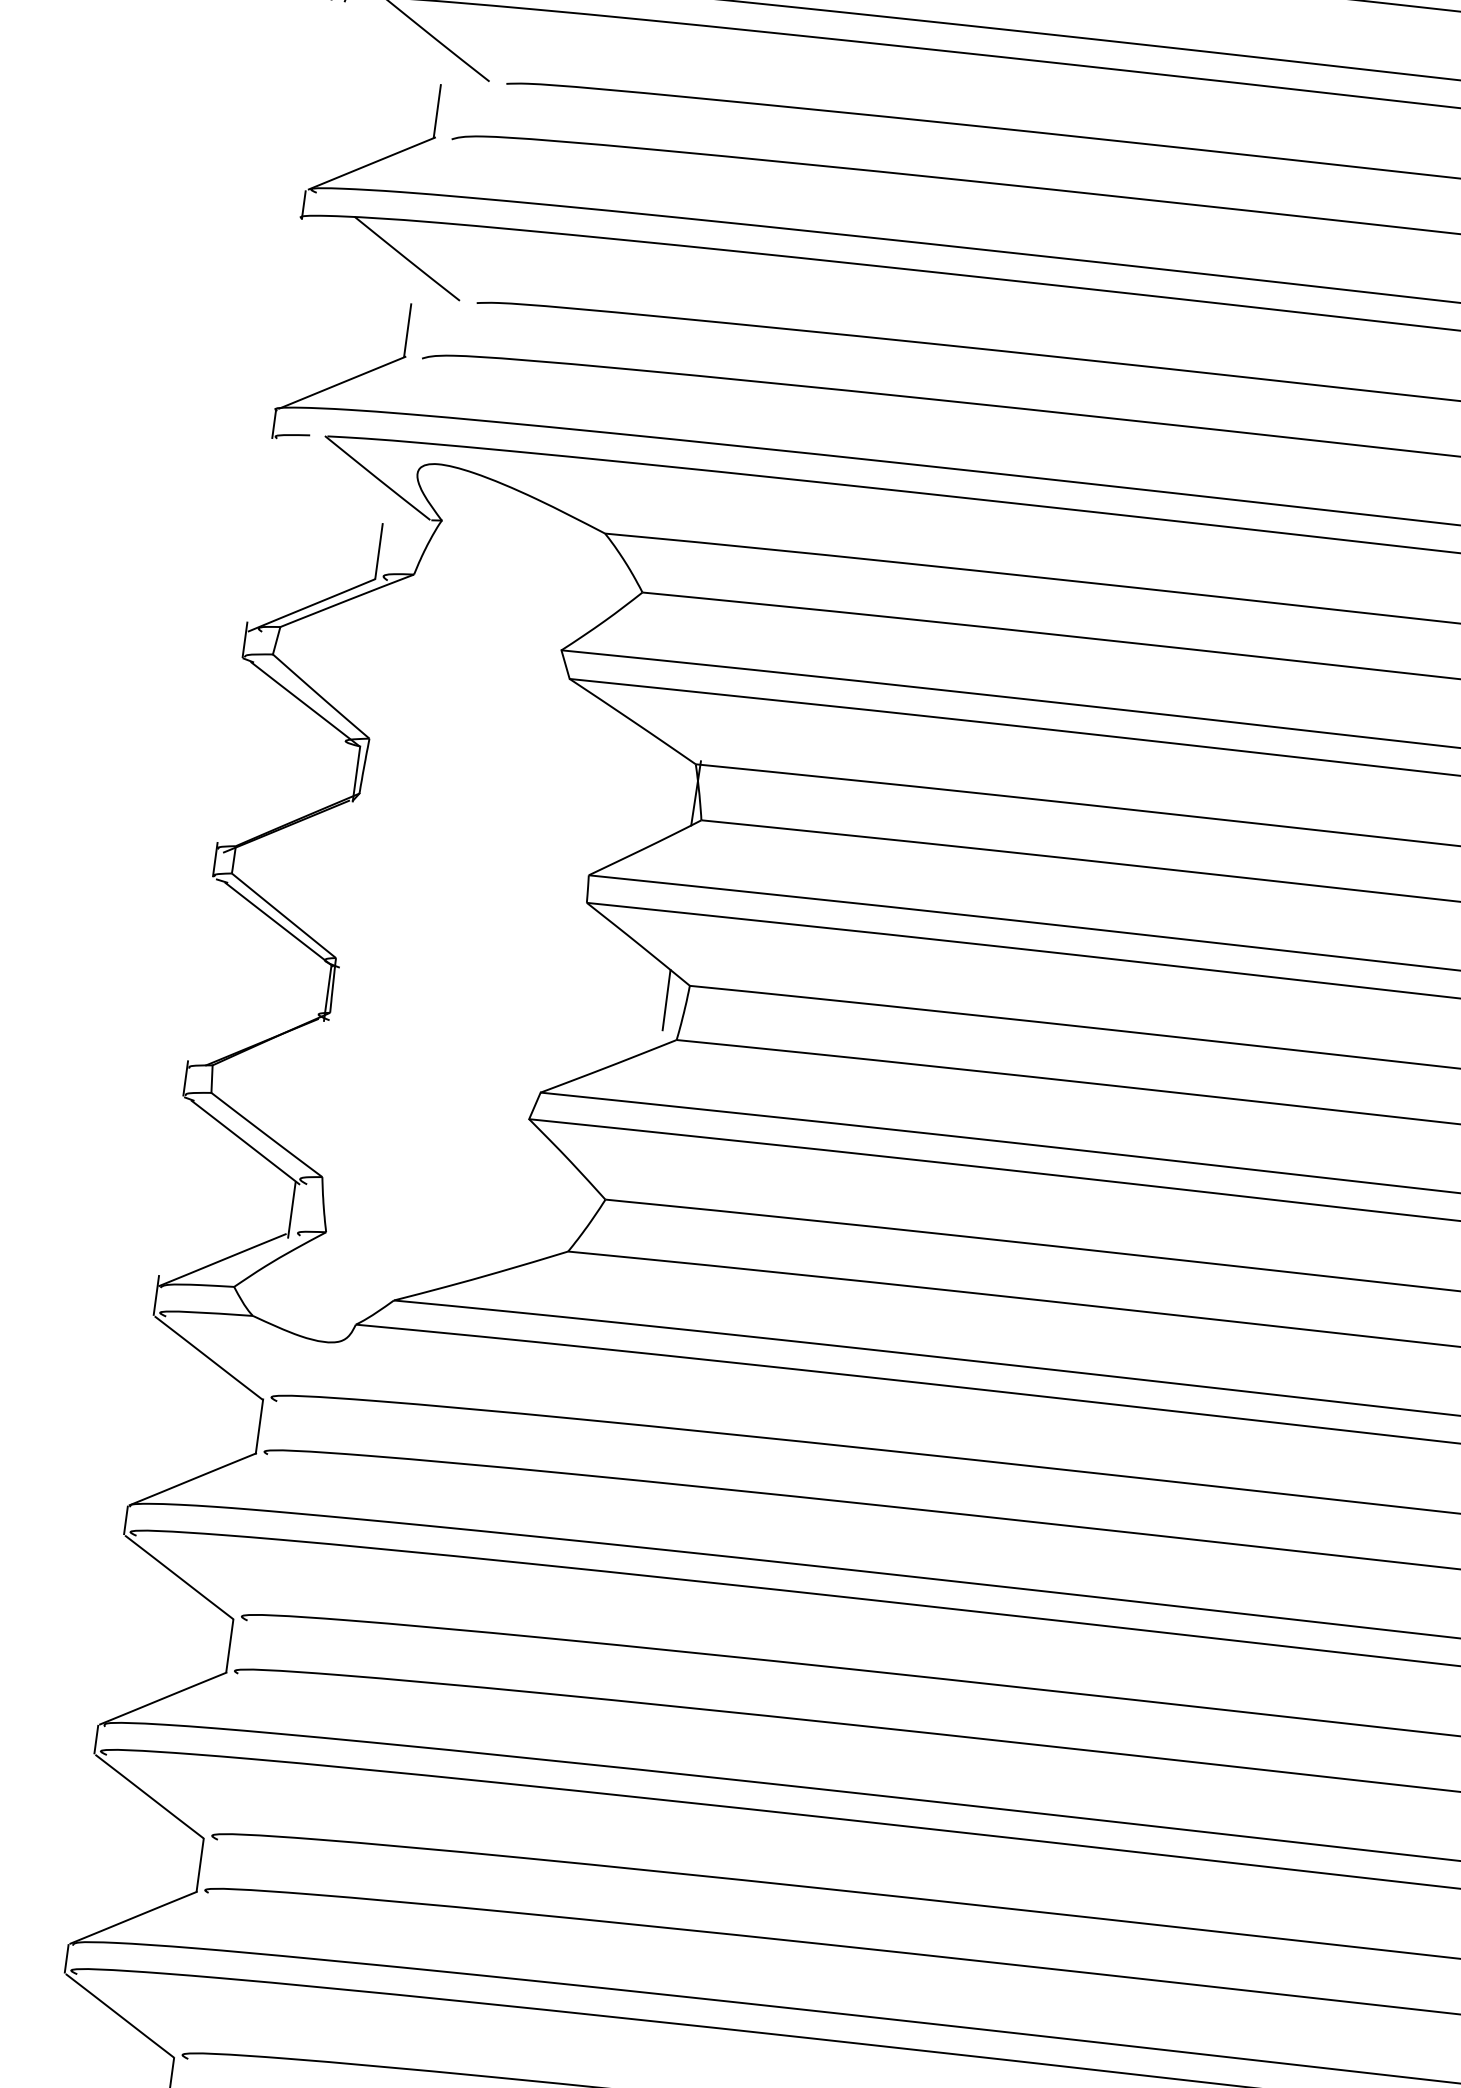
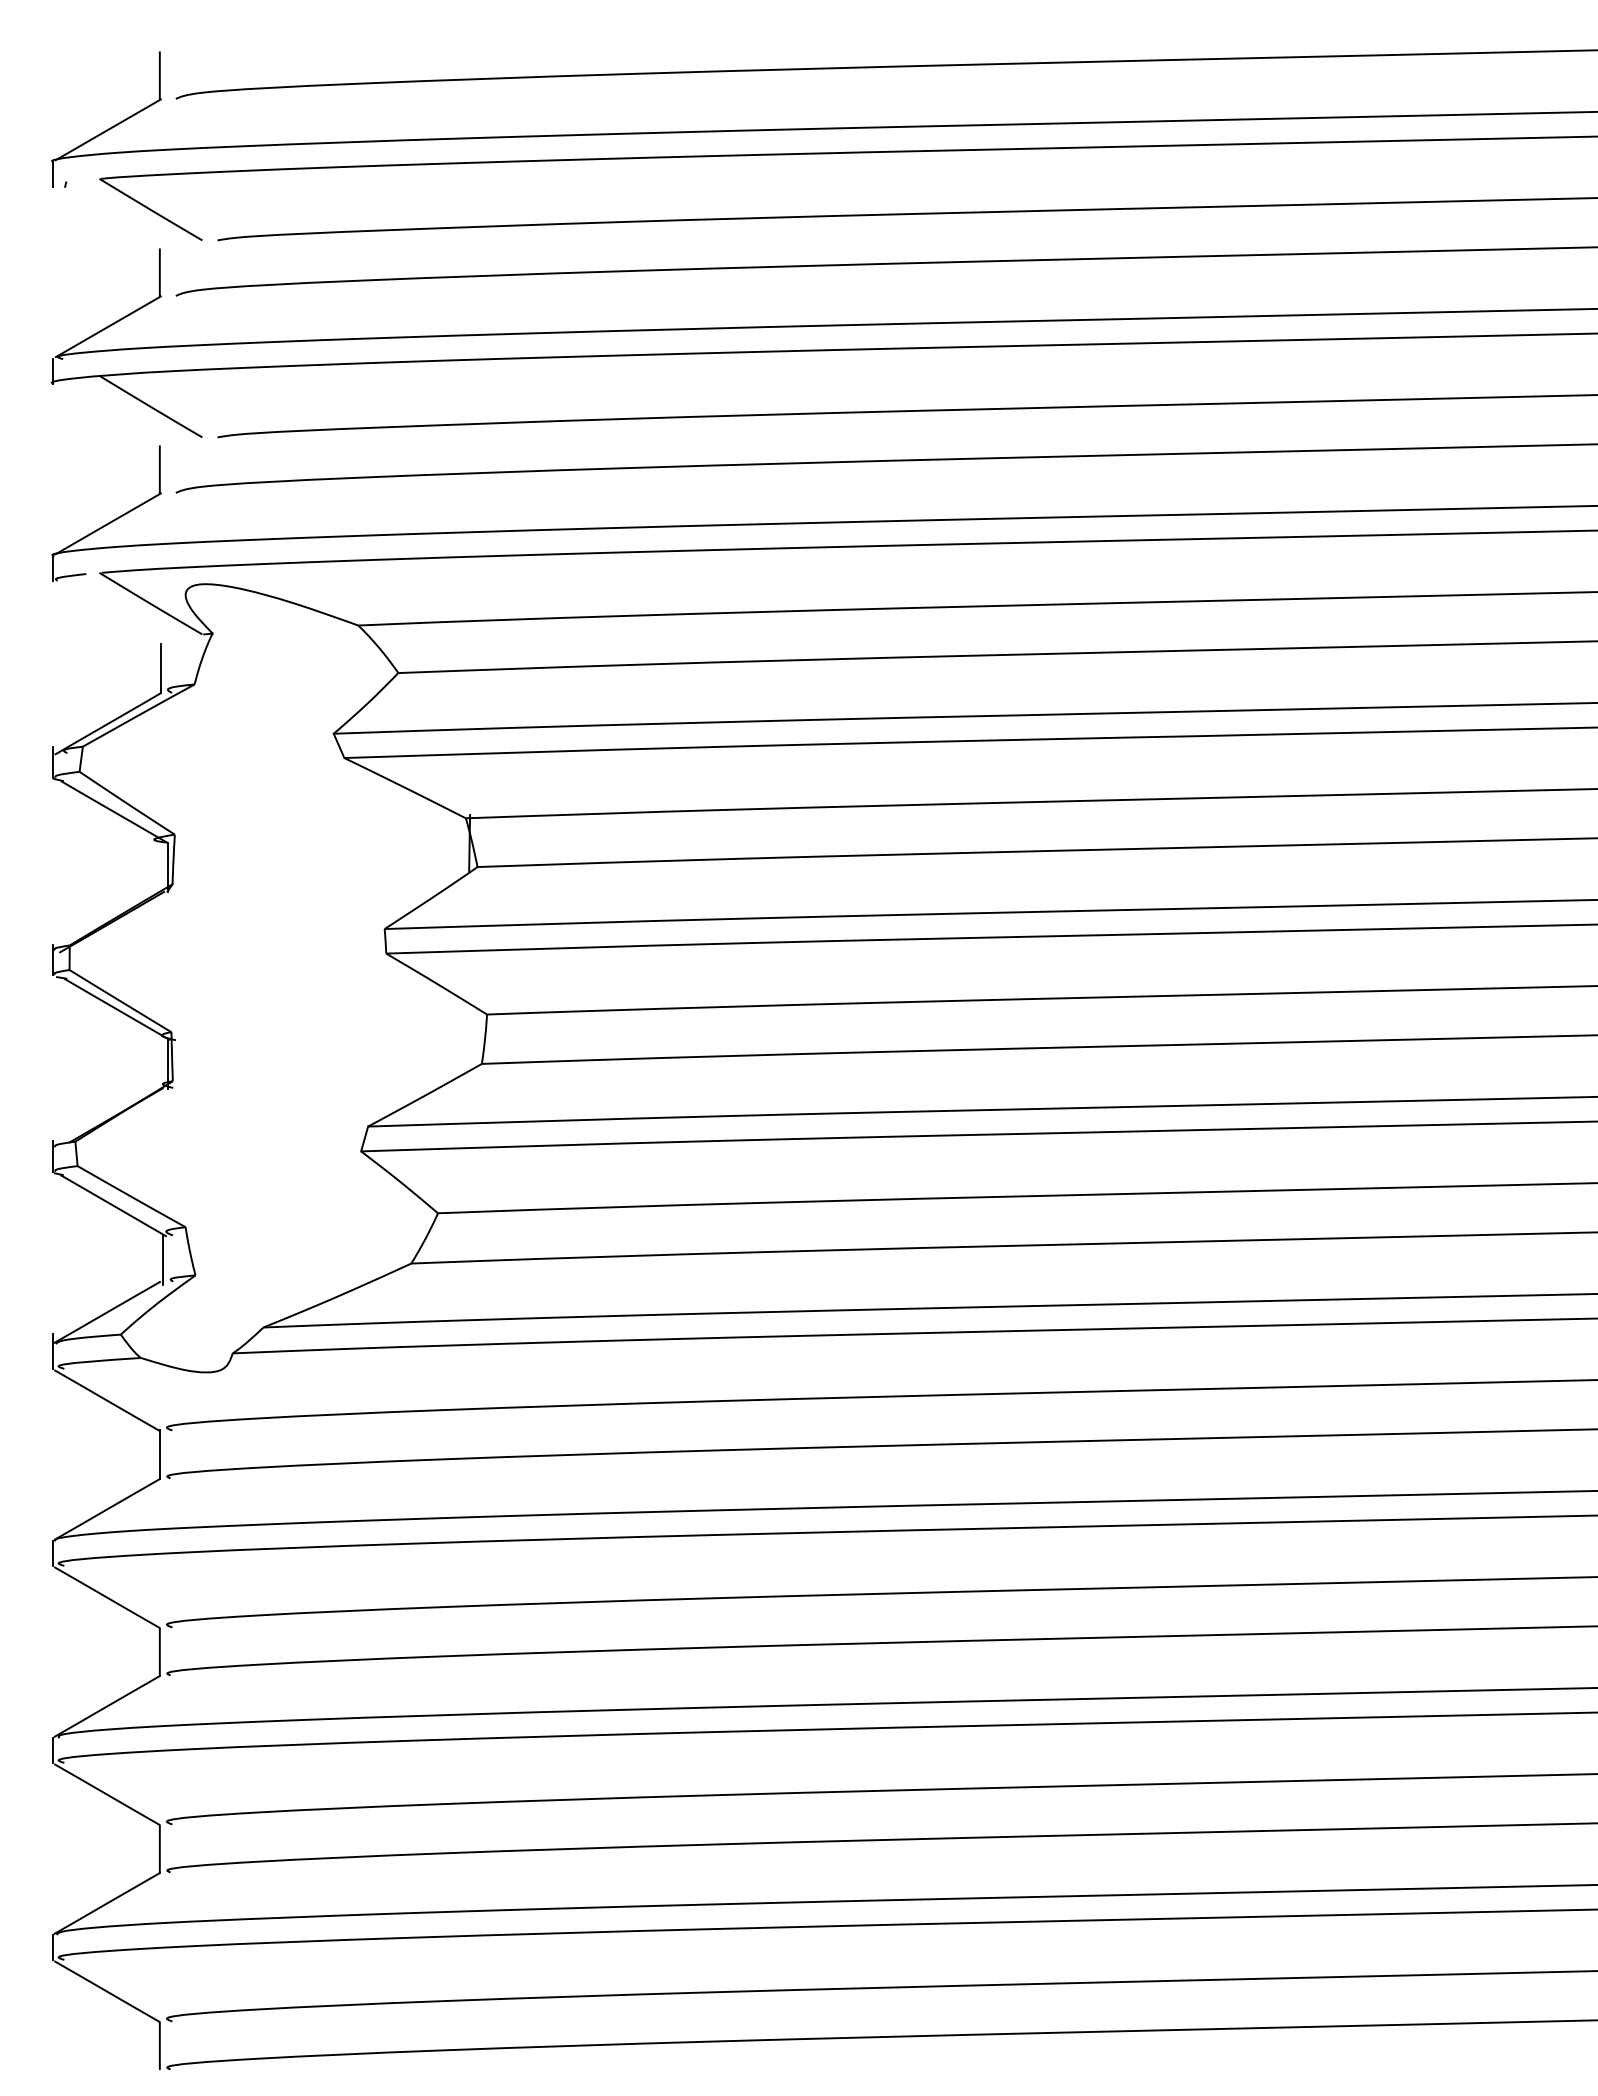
line: (666, 999) -> (468, 1029), removed

